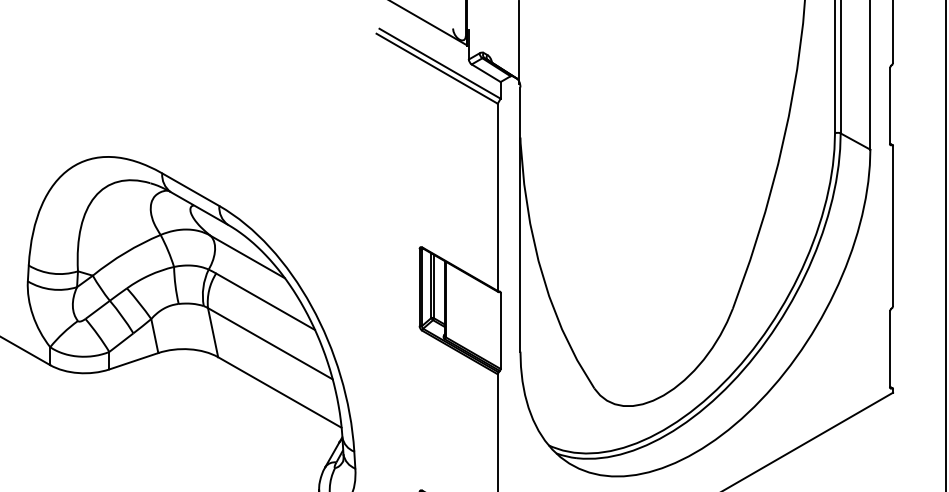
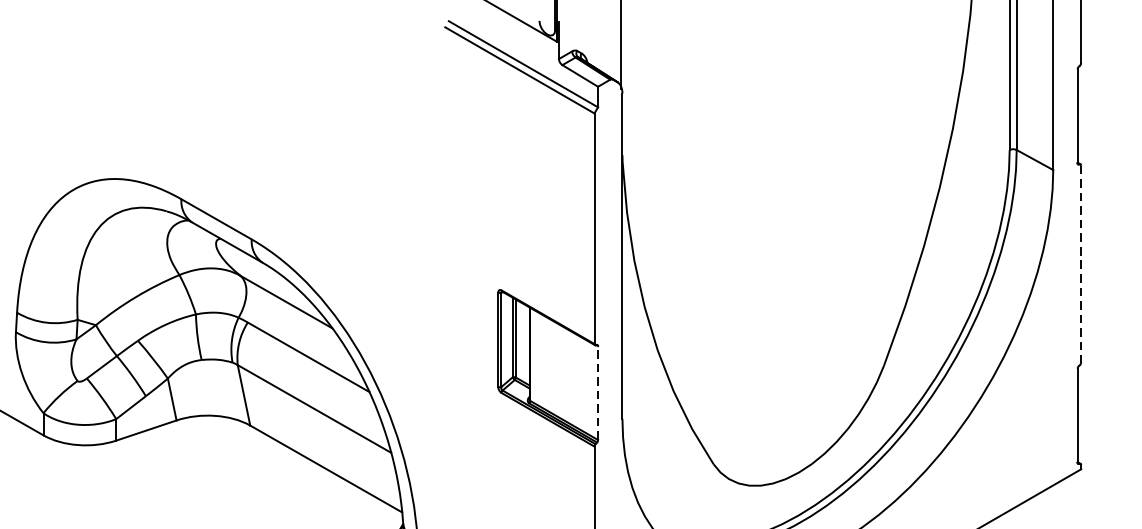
line: (893, 226) -> (1081, 264), solid -> dashed
line: (500, 330) -> (597, 392), solid -> dashed

